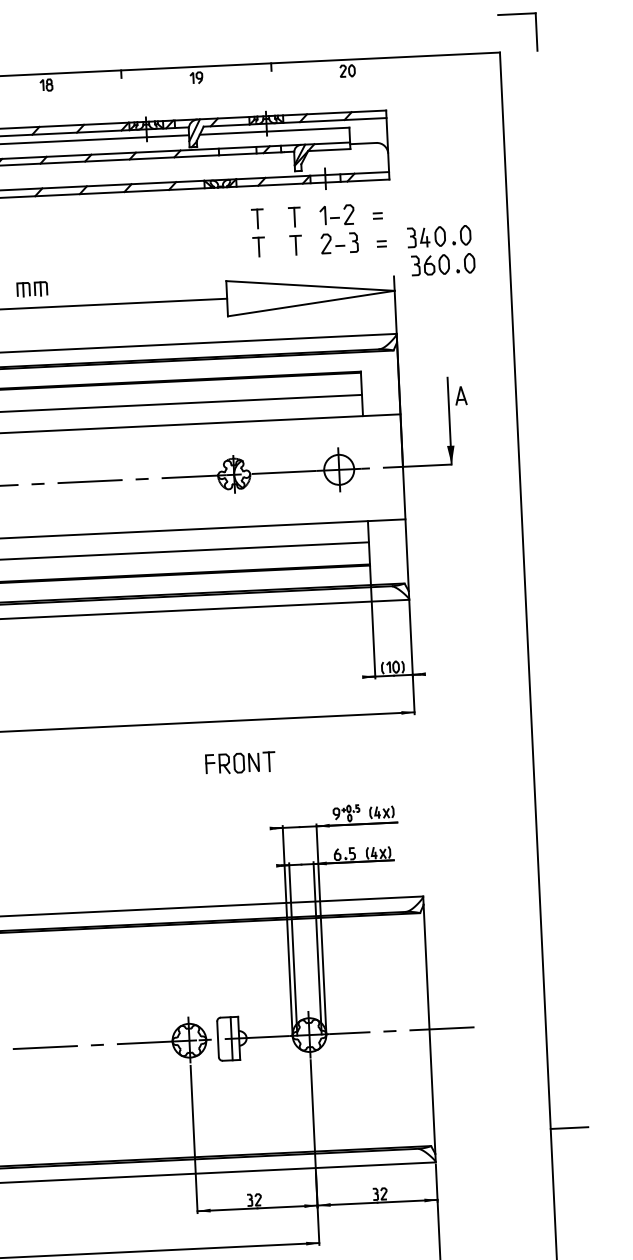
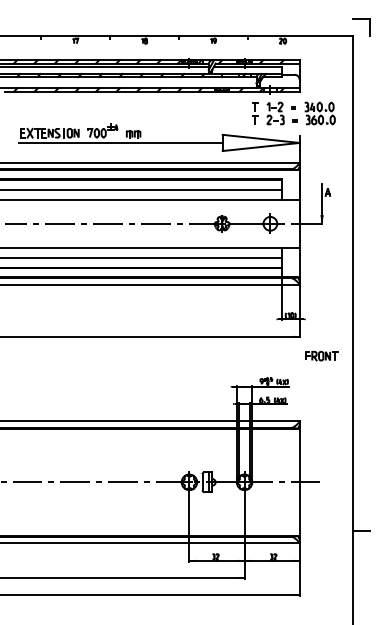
part: (258, 233) -> (238, 113), removed
part: (440, 250) -> (319, 113), moved
part: (239, 763) -> (321, 356), moved

